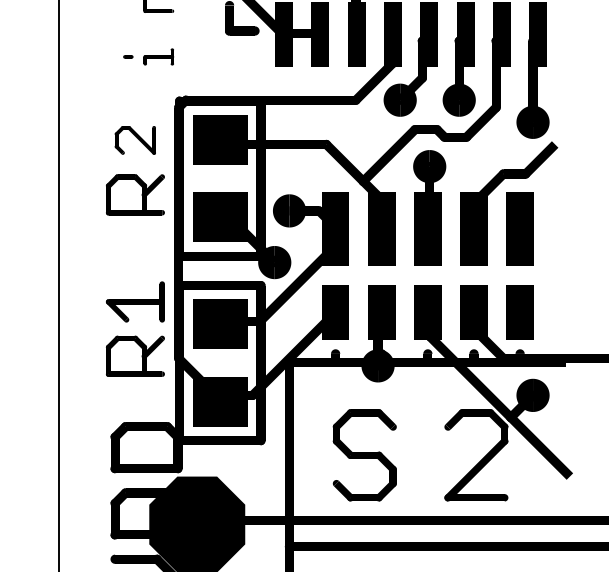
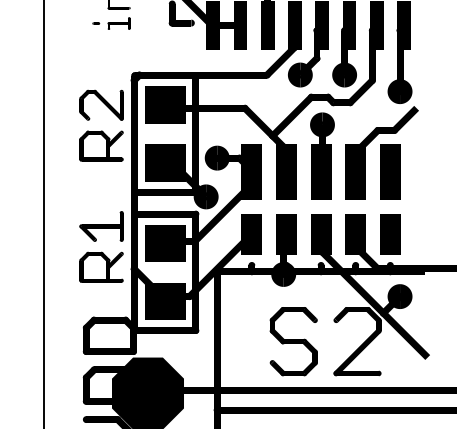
part: (148, 56) -> (111, 23), moved
part: (135, 139) -> (101, 104), size x1.43
part: (364, 455) -> (293, 341), moved

